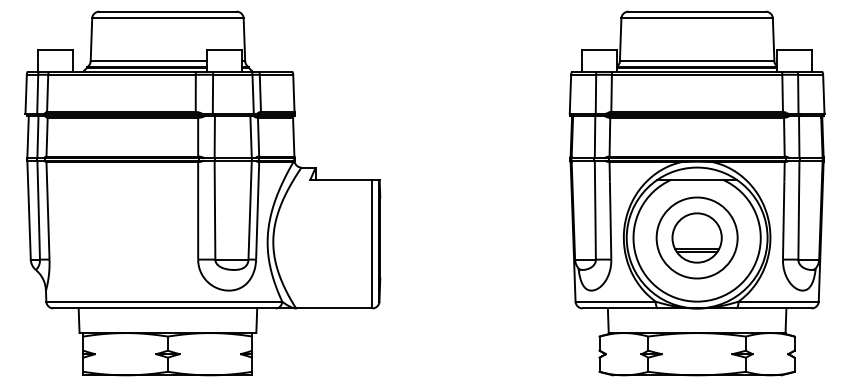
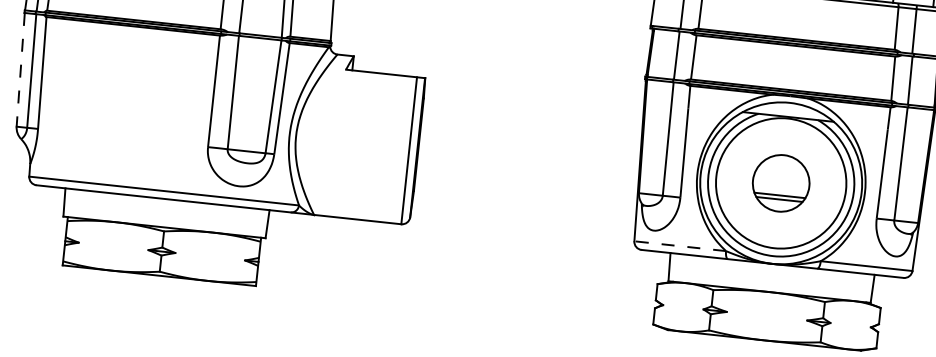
line: (29, 210) -> (21, 70), solid -> dashed
circle: (696, 237) -> (780, 182), size x1.4
line: (615, 301) -> (680, 246), solid -> dashed

